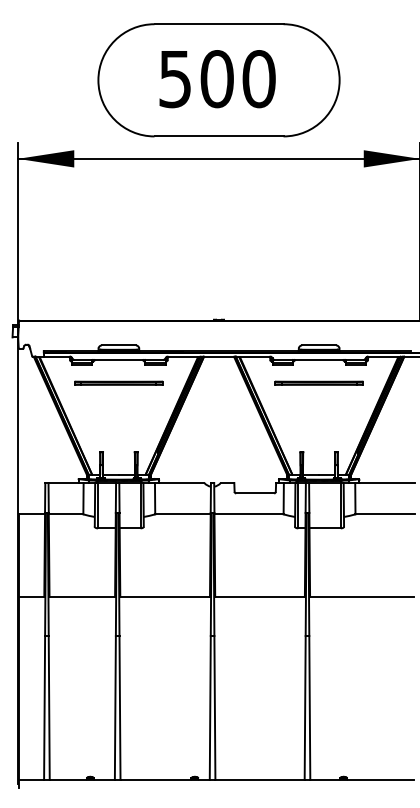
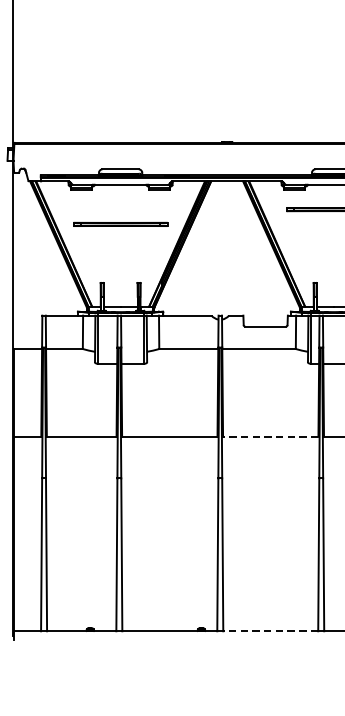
part: (118, 382) -> (120, 223), moved
line: (260, 597) -> (271, 437), solid -> dashed
line: (260, 779) -> (271, 631), solid -> dashed

